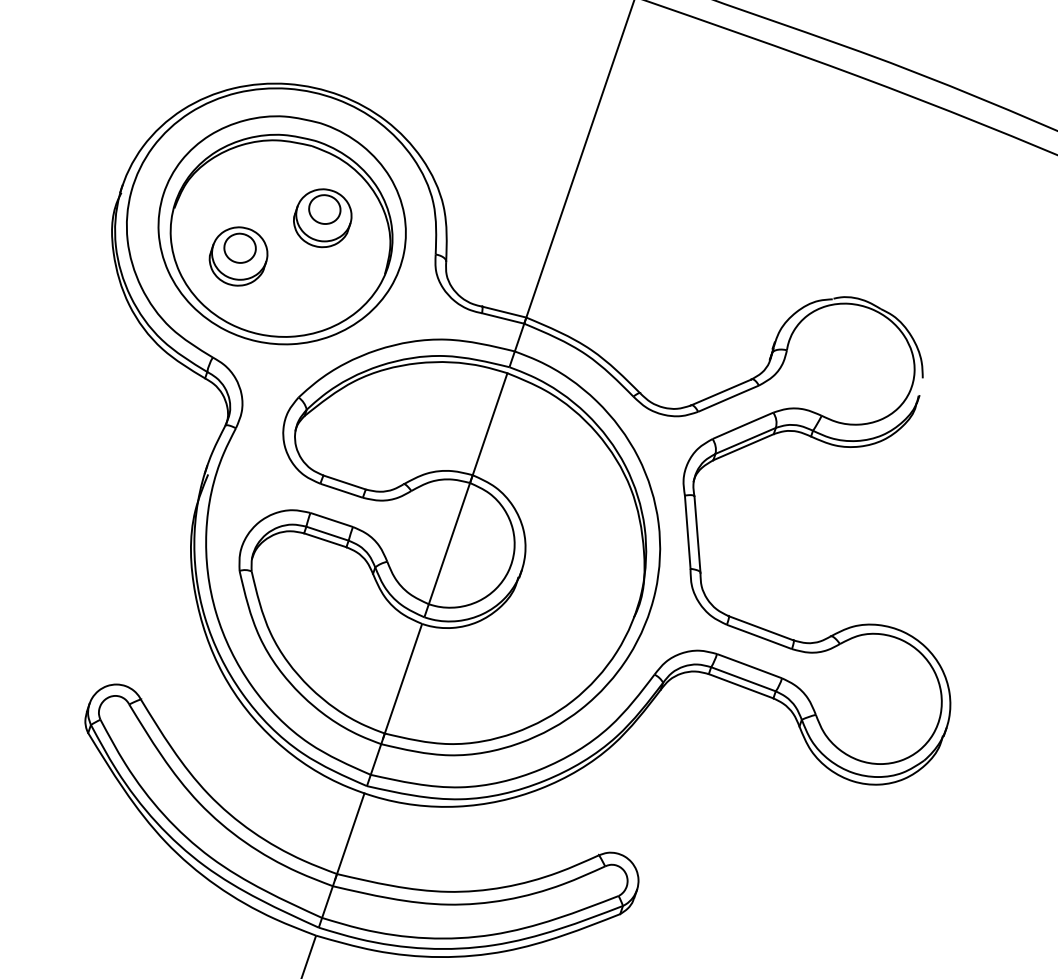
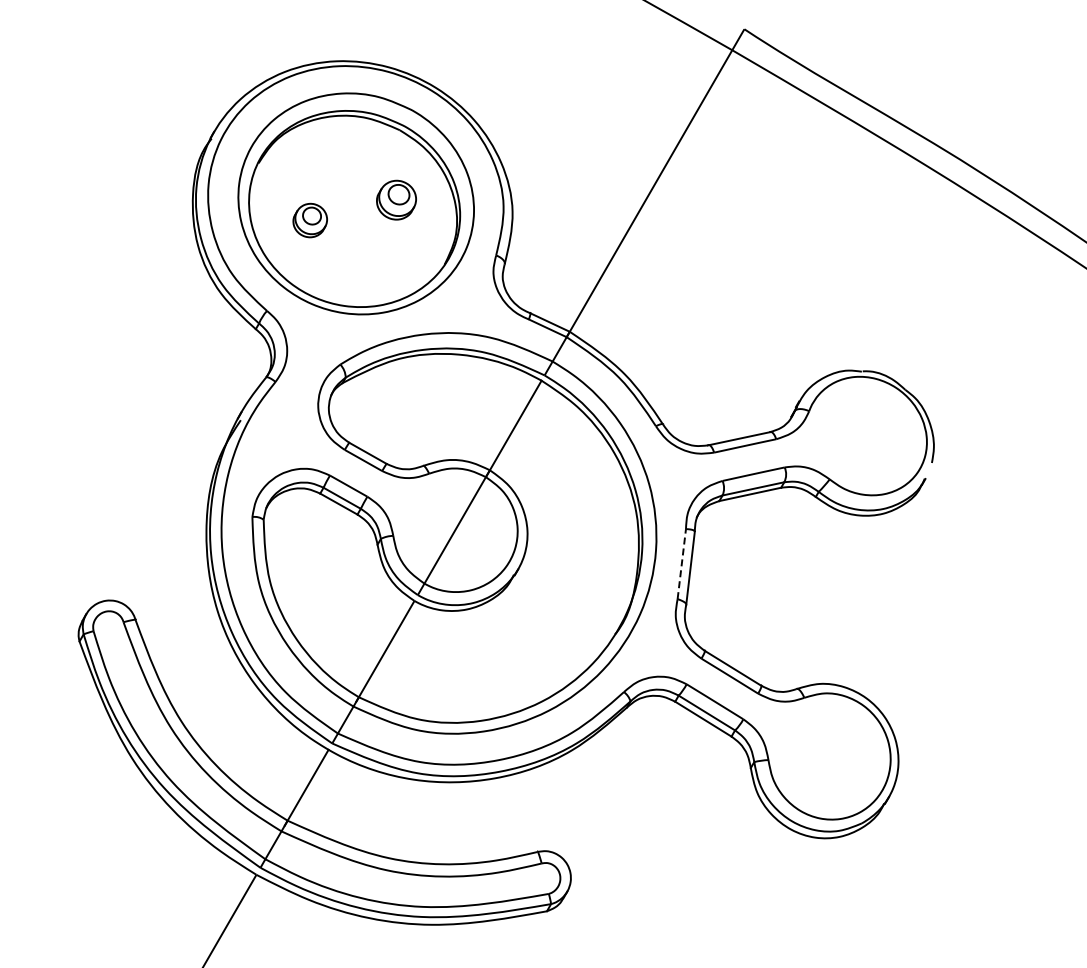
part: (322, 217) -> (396, 199), size x0.7
part: (238, 256) -> (310, 220), size x0.6
line: (687, 531) -> (681, 563), solid -> dashed

